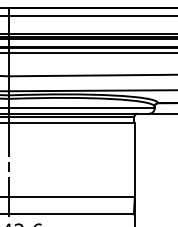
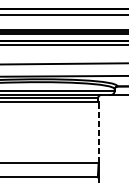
line: (134, 159) -> (98, 132), solid -> dashed

